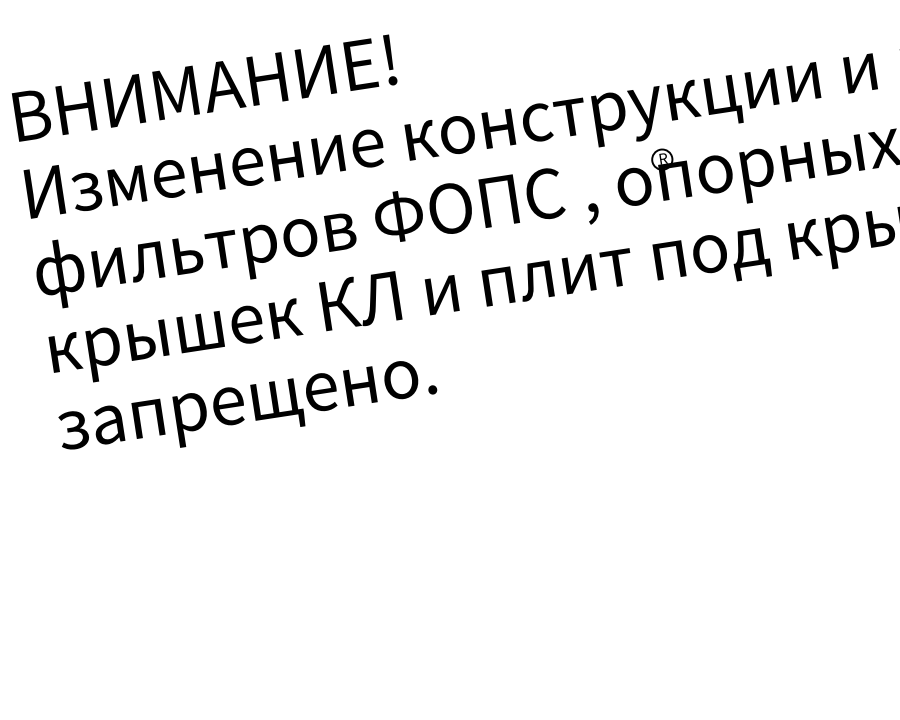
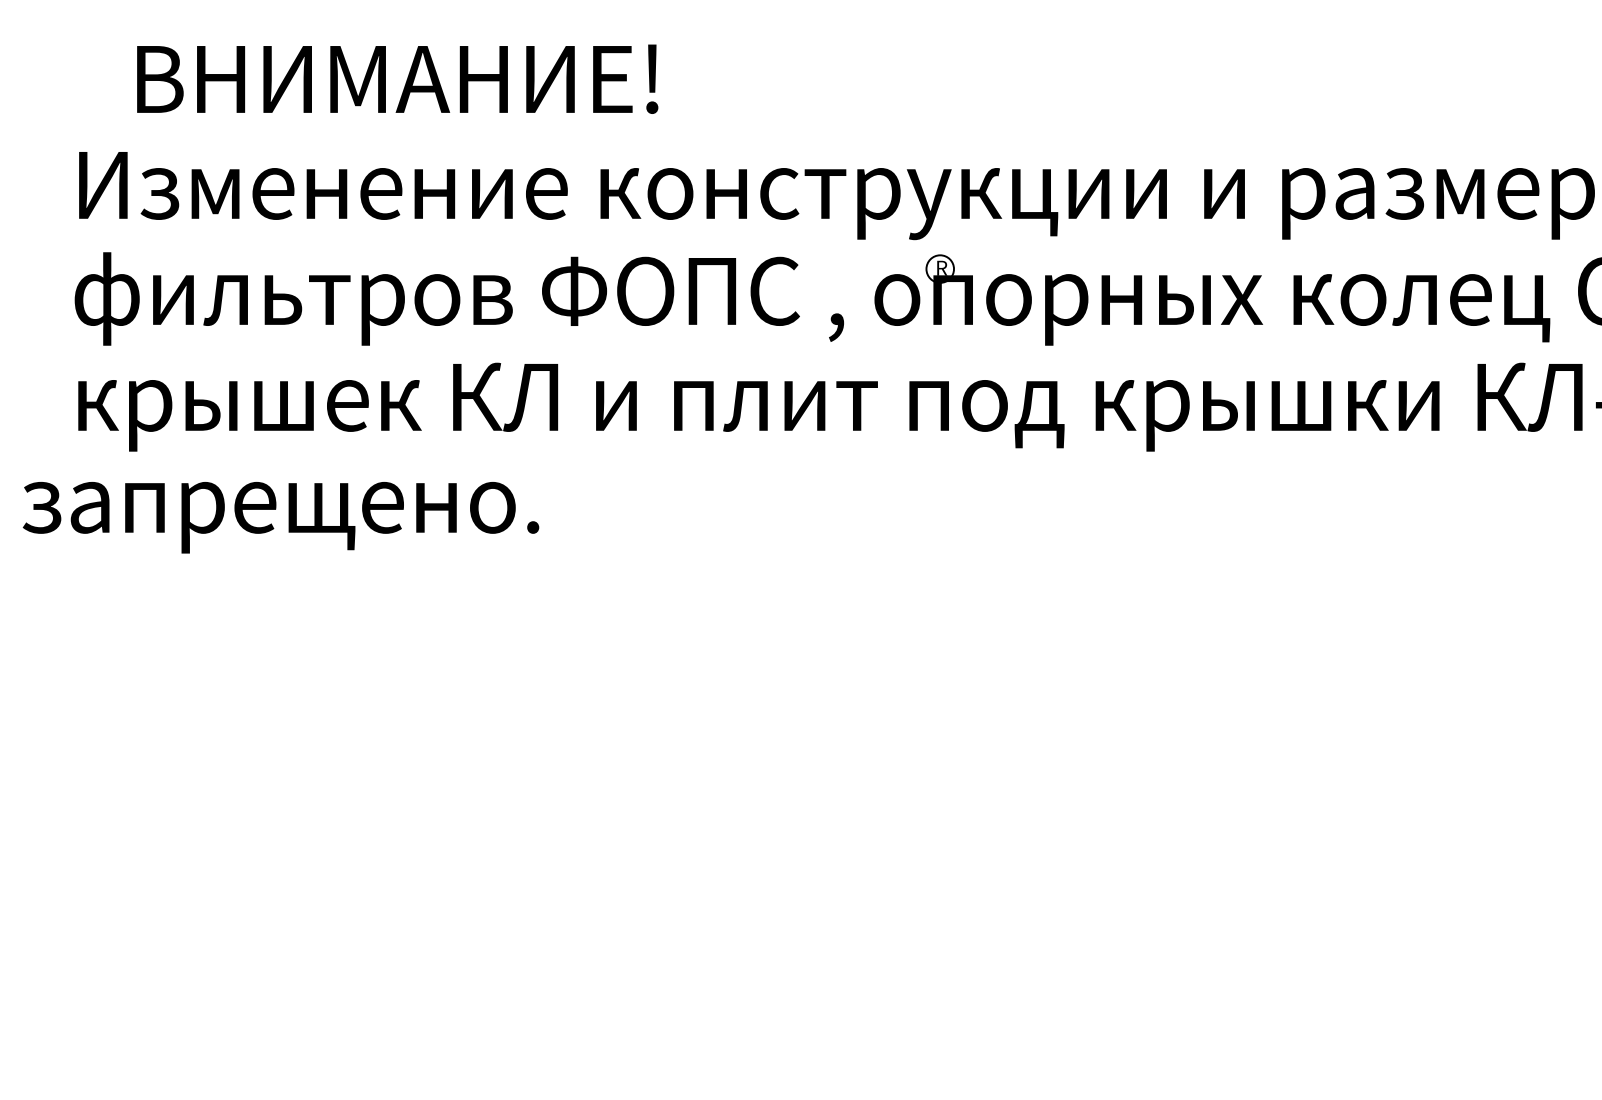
text: (204, 87) -> (397, 78), moved
text: (248, 410) -> (280, 517), moved

